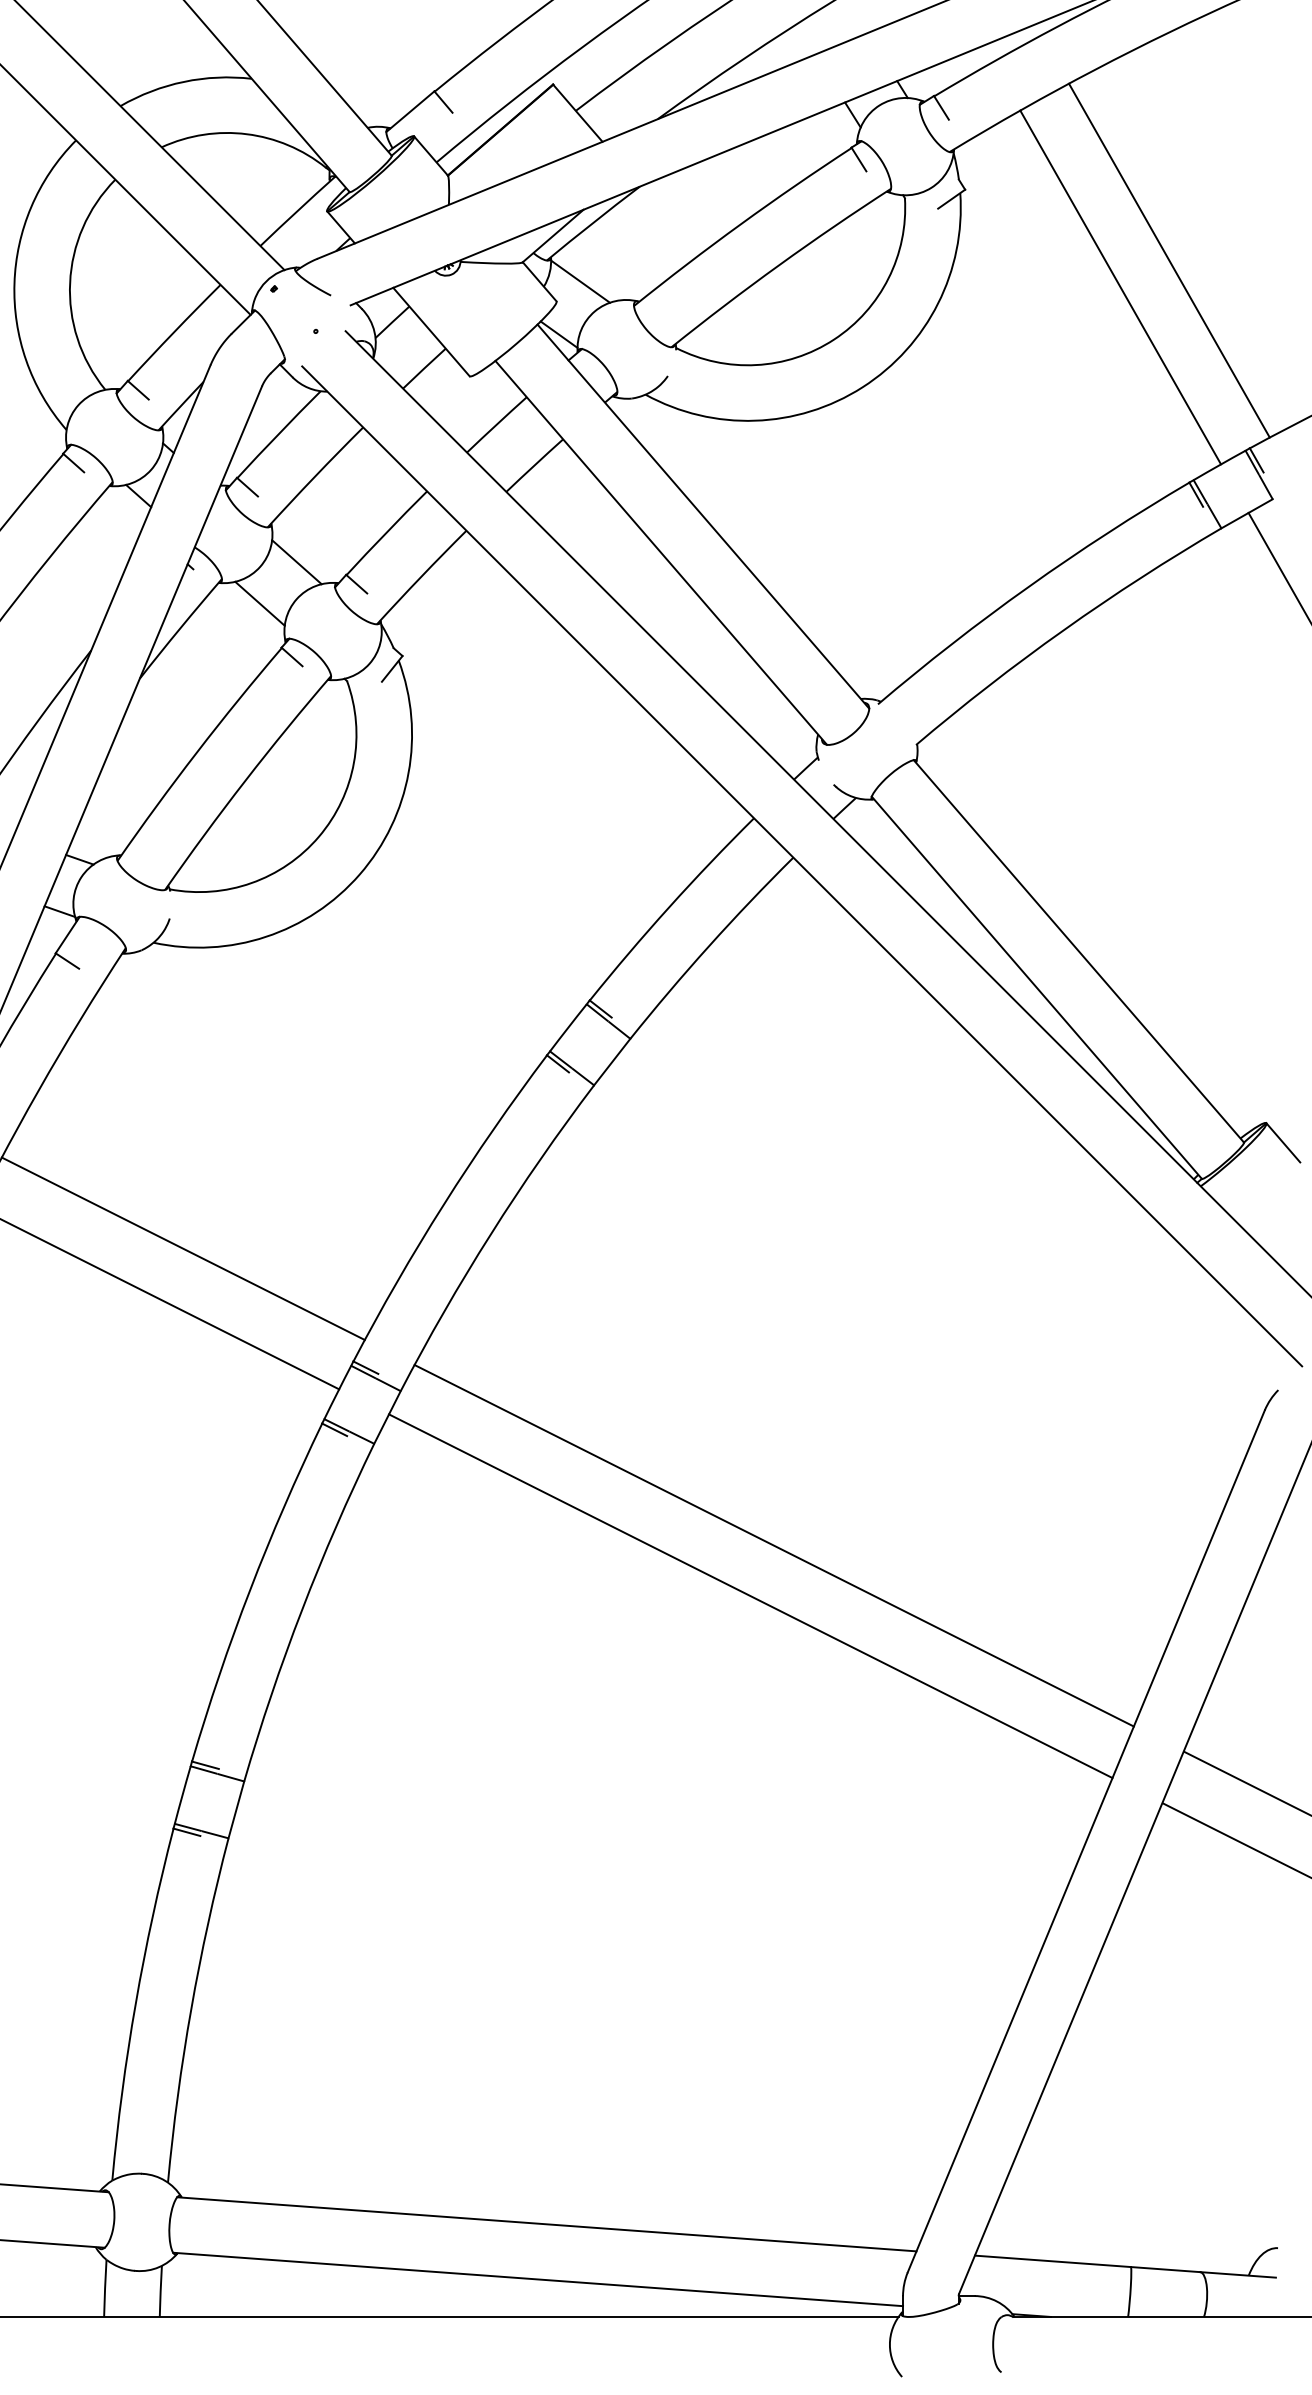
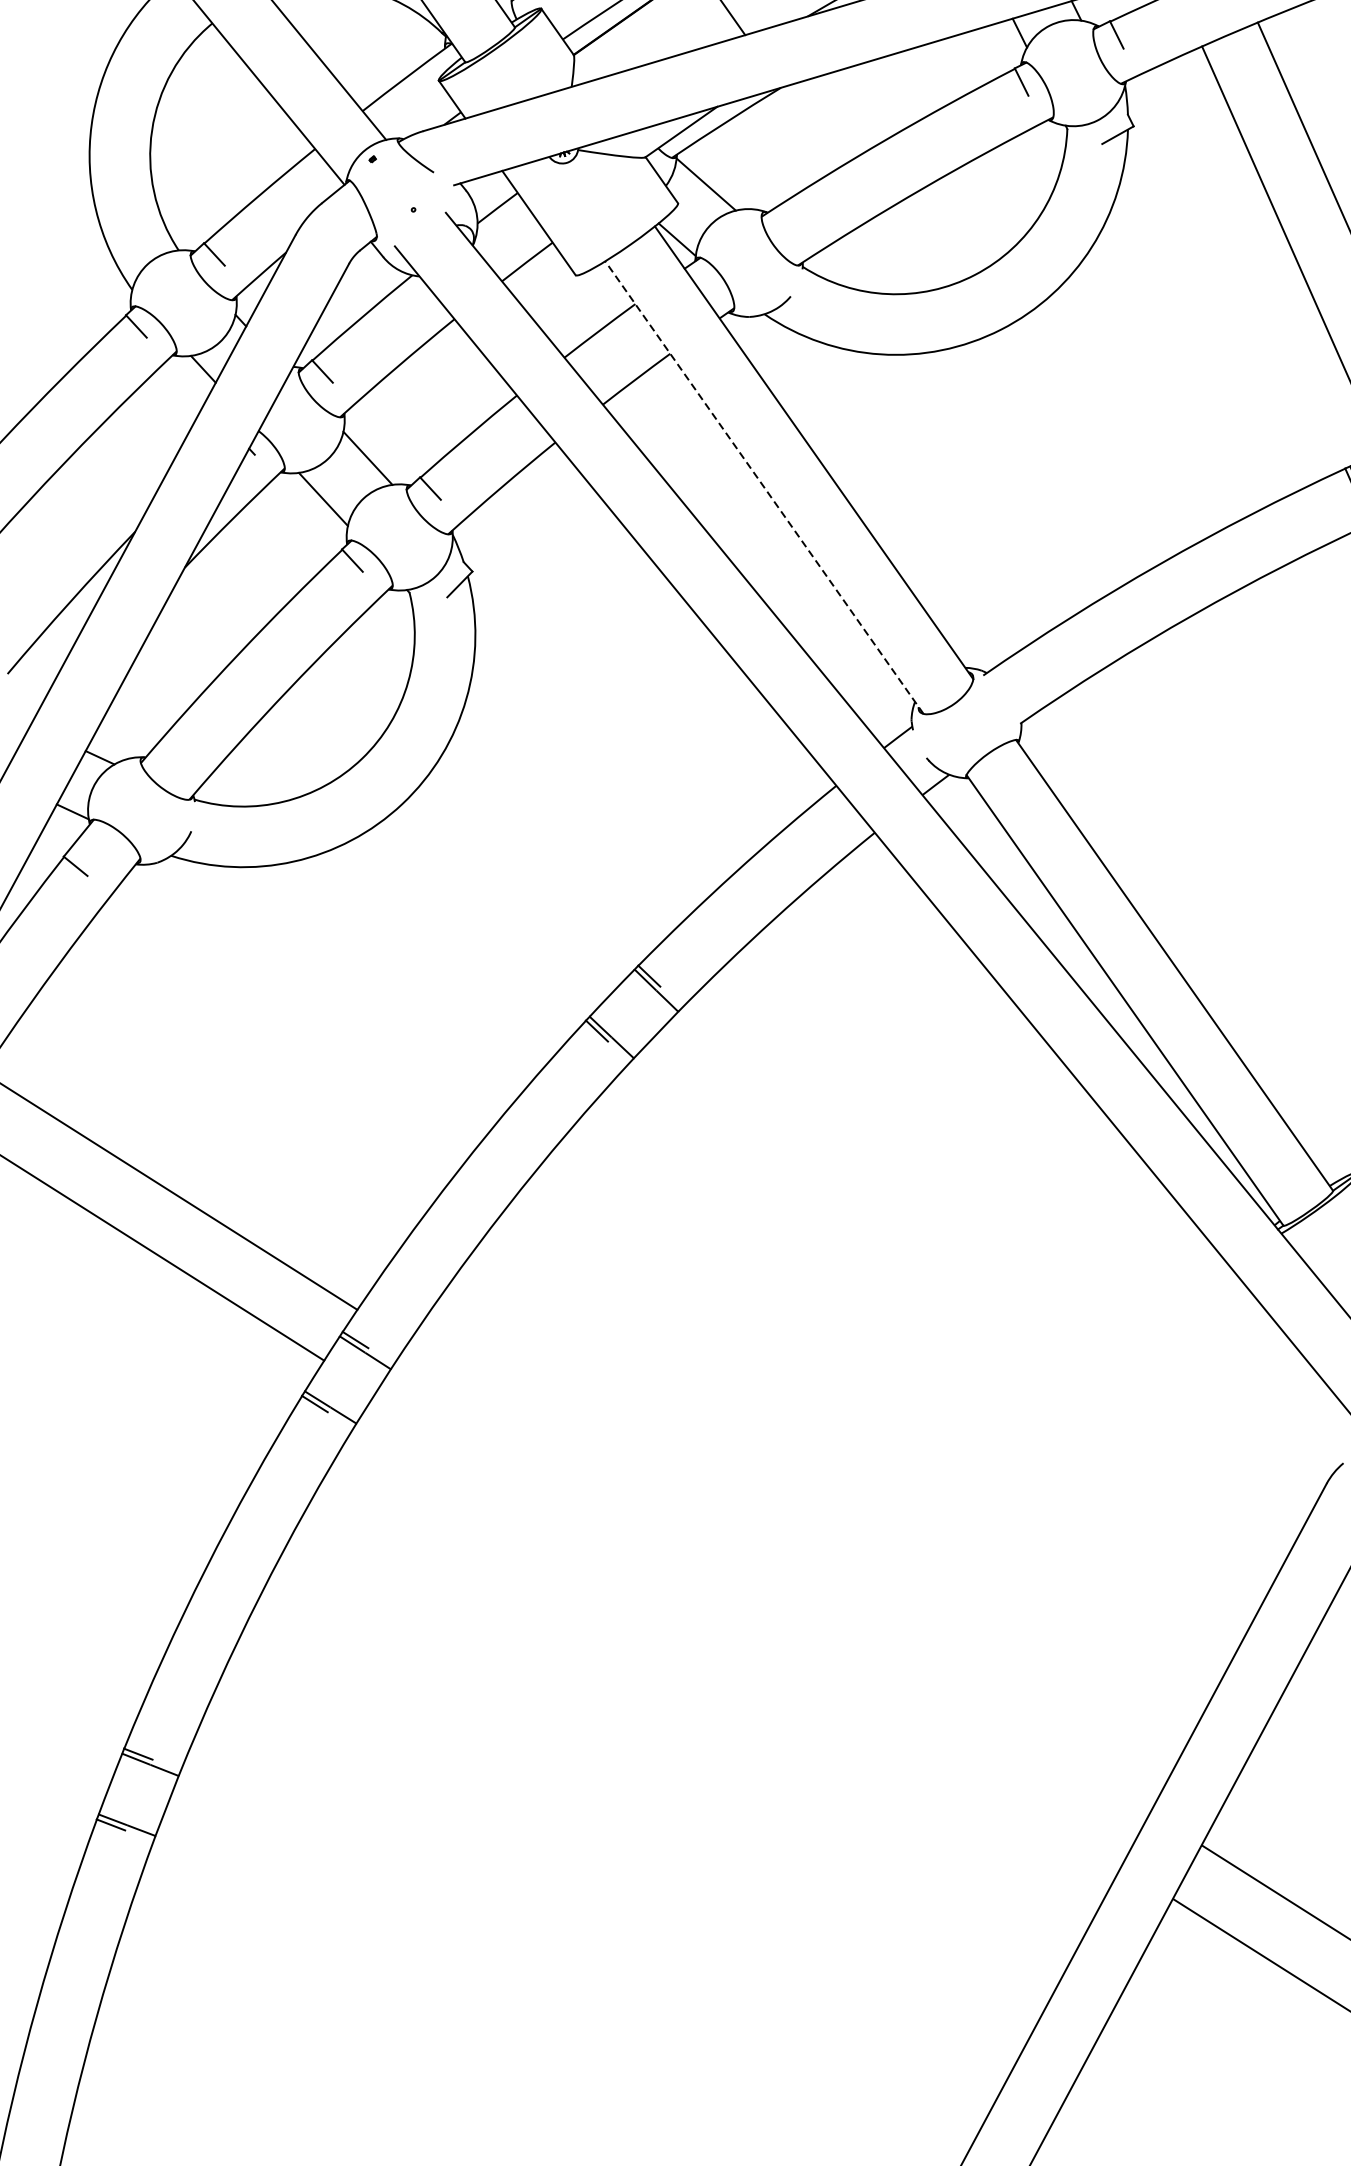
line: (661, 552) -> (764, 487), solid -> dashed
line: (773, 1545) -> (778, 1577), removed
line: (750, 1596) -> (748, 1630), removed

